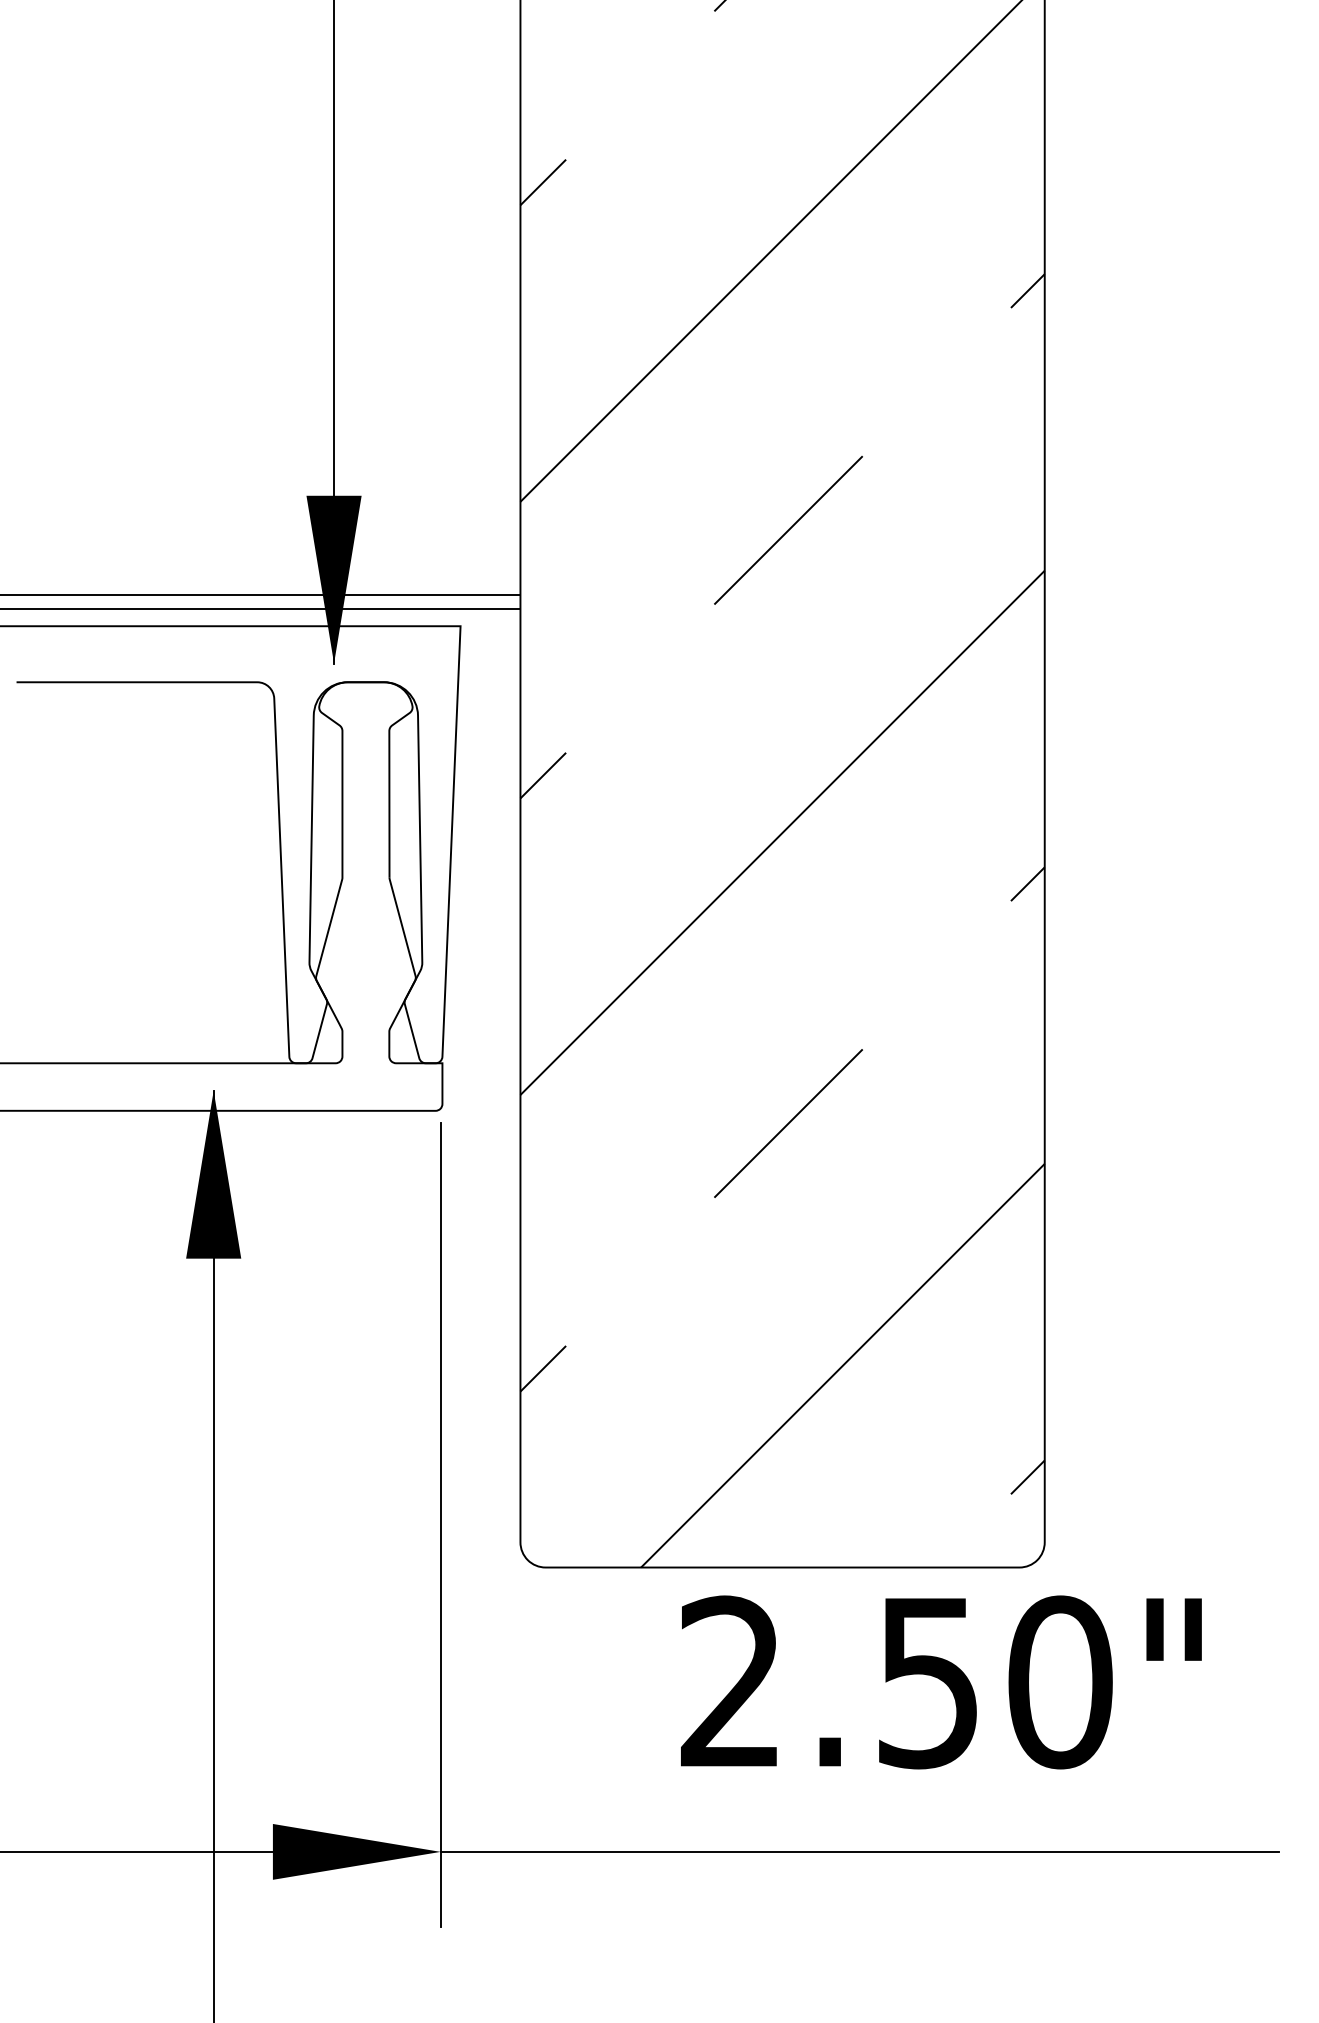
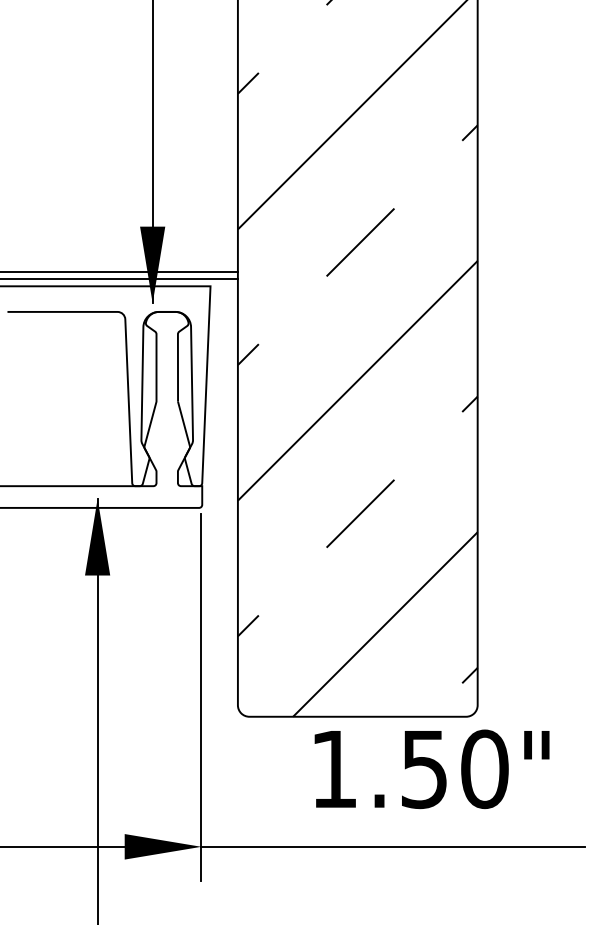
text: (729, 1680) -> (333, 768), 2.50" -> 1.50"

